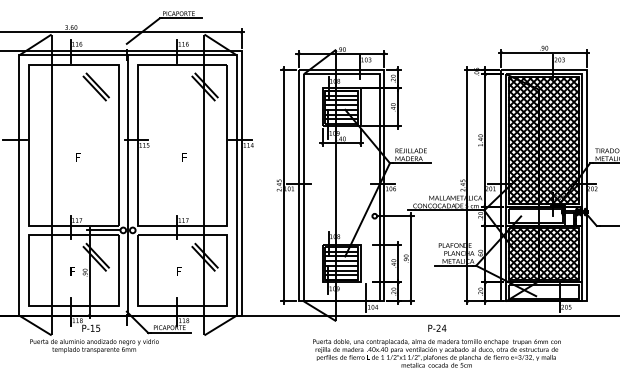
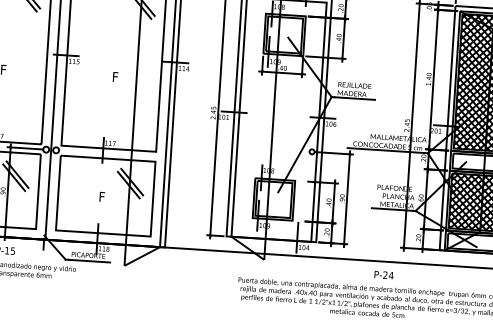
hatch: (341, 104) -> (284, 31), removed
hatch: (341, 265) -> (273, 201), removed
text: (437, 327) -> (384, 274), moved

